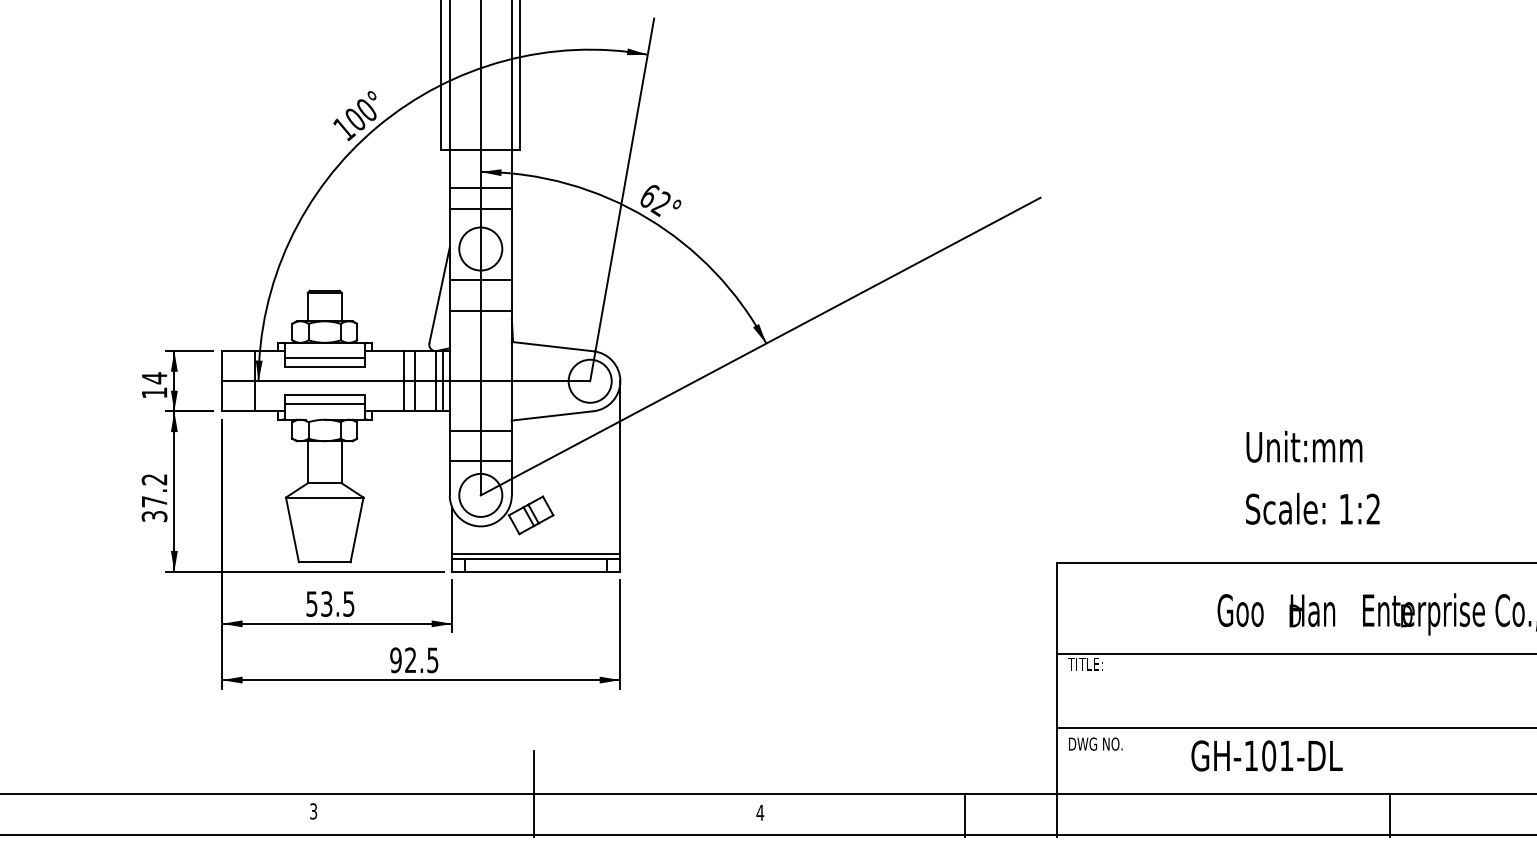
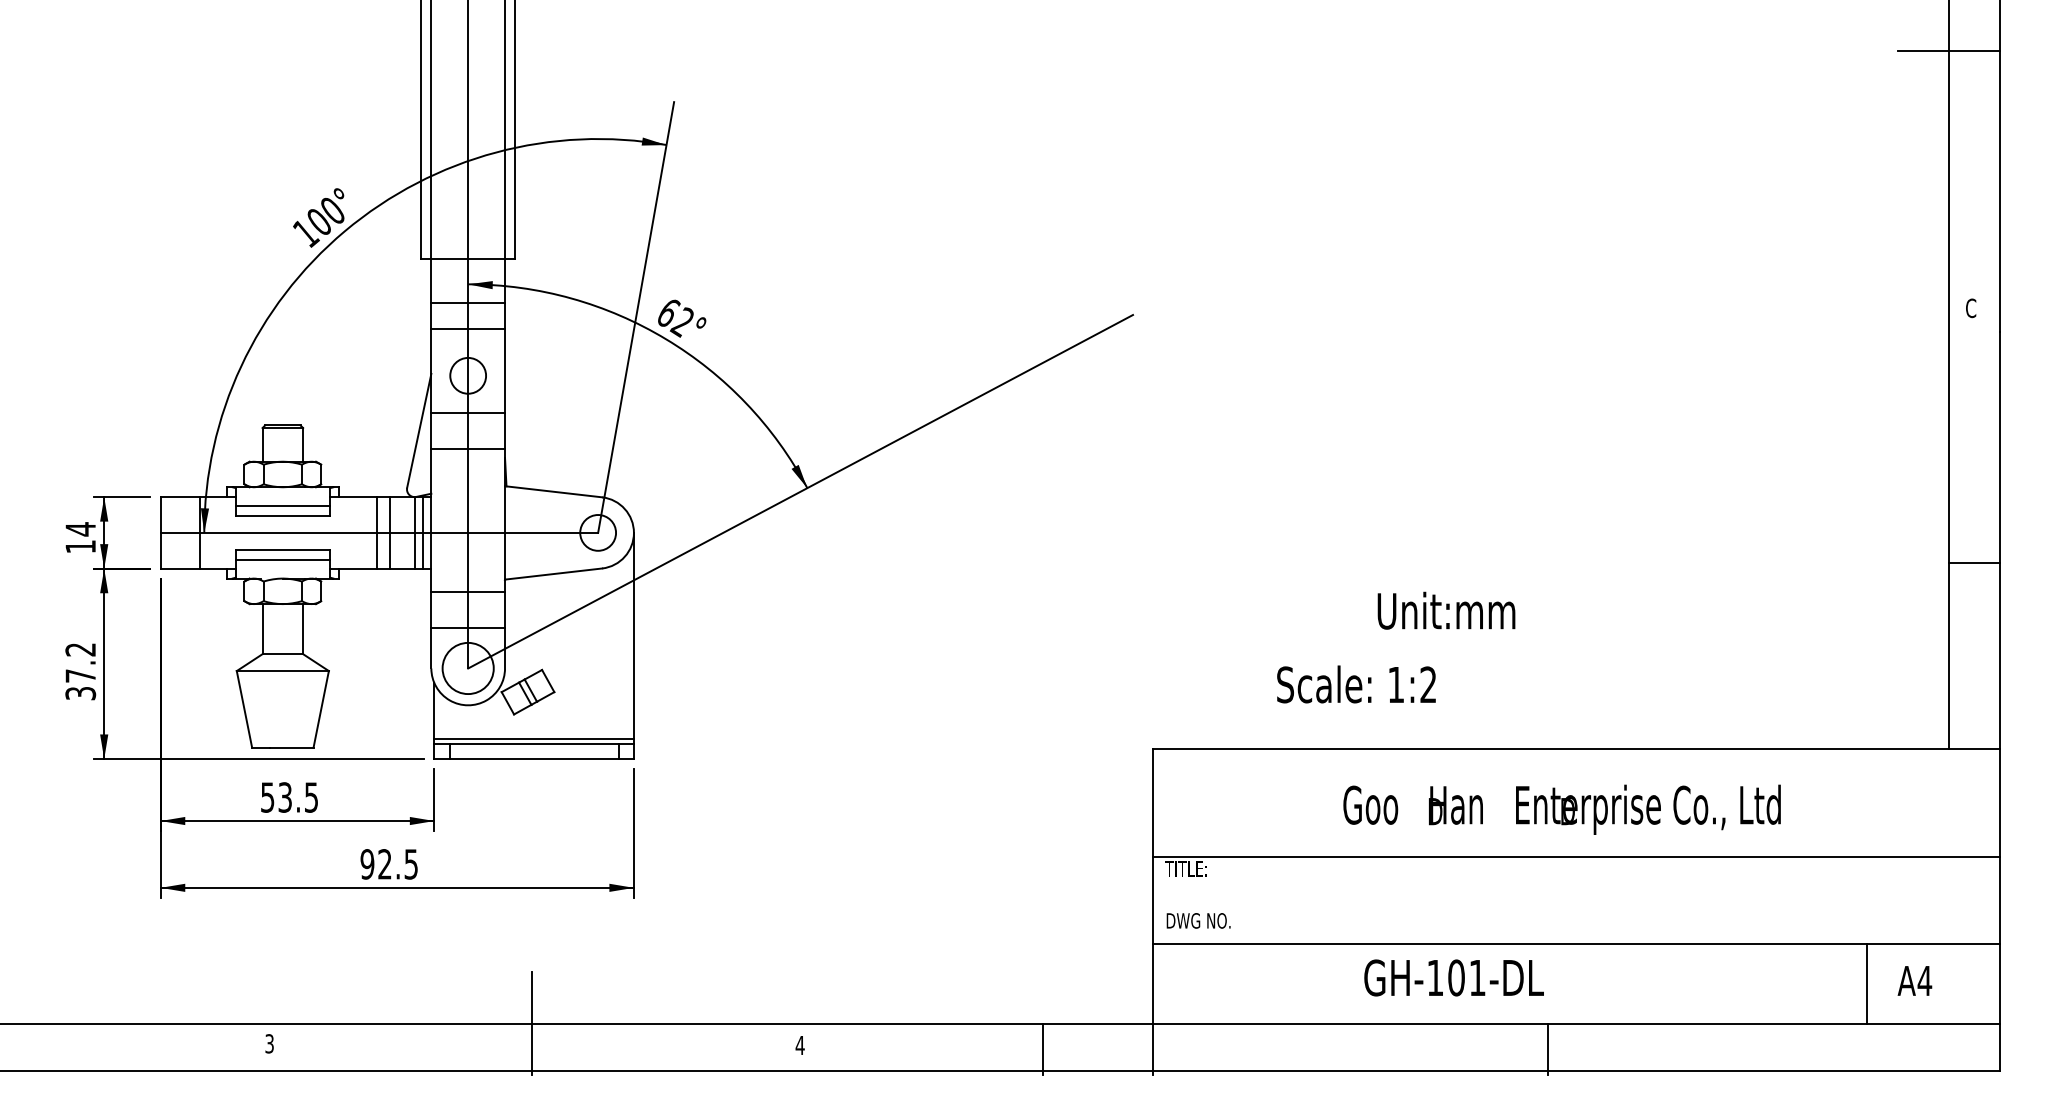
circle: (480, 248) -> (467, 375), size x0.7
circle: (589, 380) -> (597, 532), size x0.7
text: (1312, 508) -> (1356, 684), moved
text: (1095, 743) -> (1198, 920), moved
text: (1266, 755) -> (1453, 977), moved

